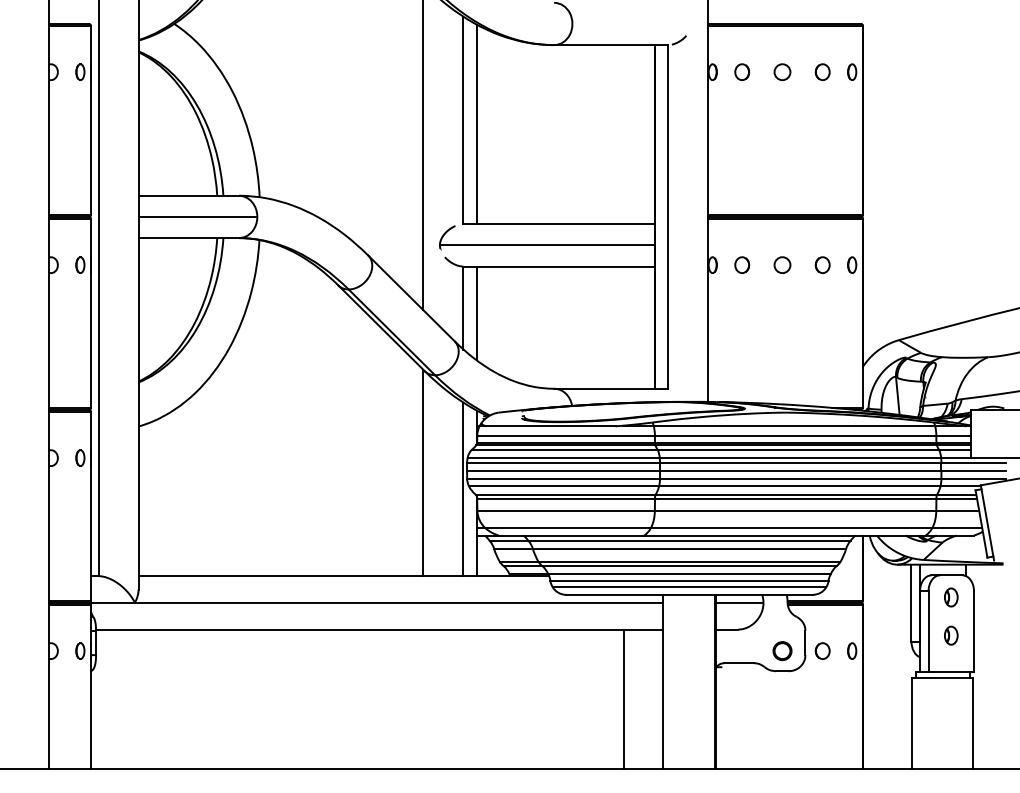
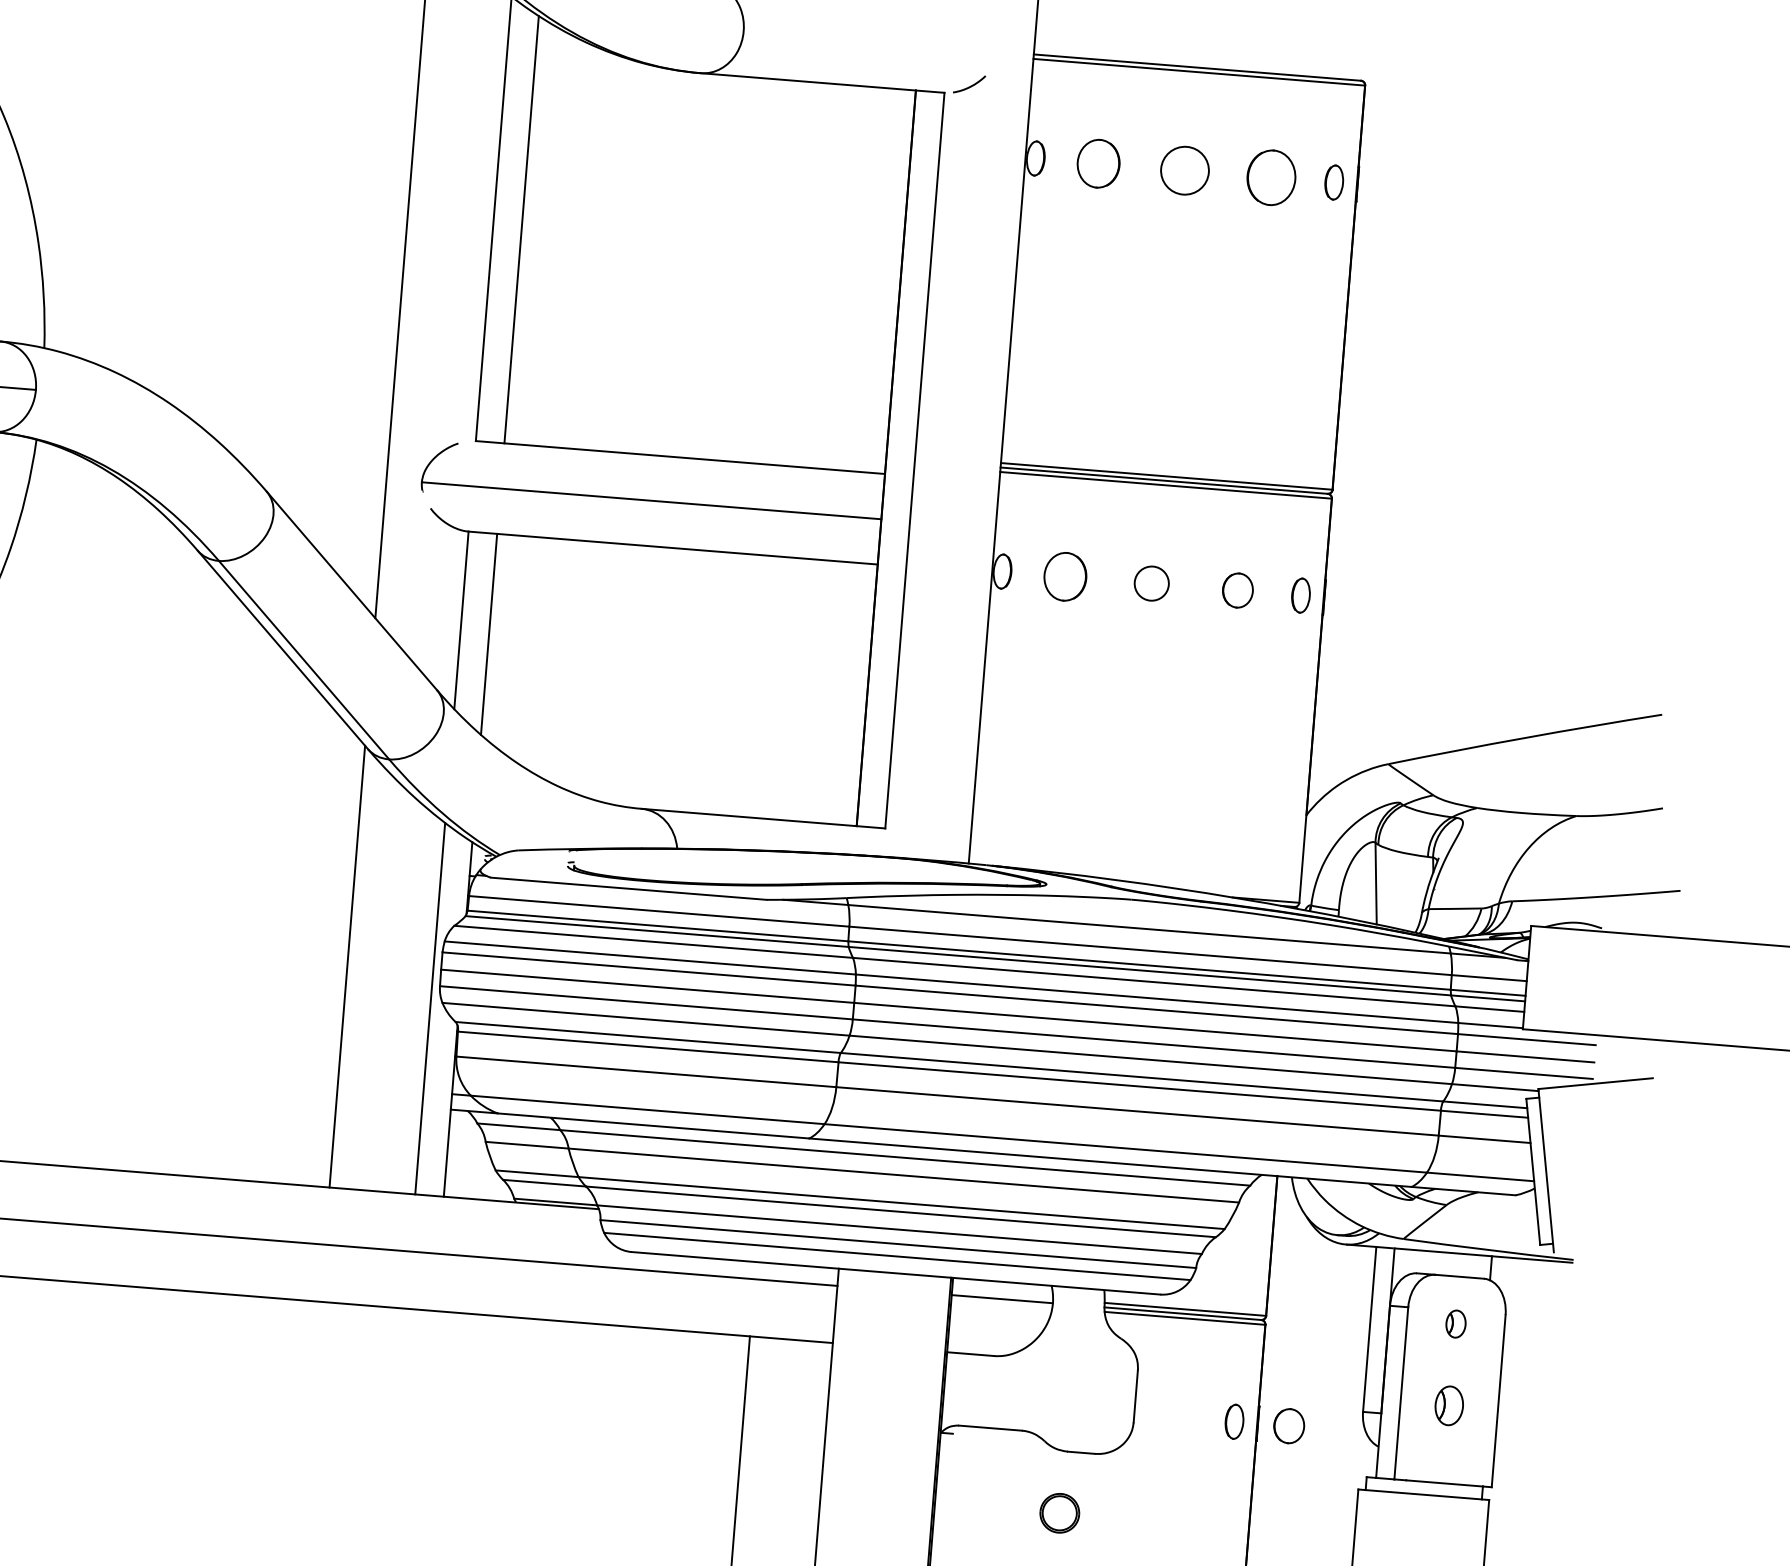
part: (742, 71) -> (1099, 162), size x1.4
circle: (782, 71) -> (1185, 169), size x1.4
part: (822, 71) -> (1270, 175), size x1.6
part: (742, 264) -> (1066, 575), size x1.4
part: (951, 597) -> (1456, 1324), size x0.7
part: (782, 650) -> (1059, 1511), moved
part: (822, 650) -> (1288, 1424), moved

